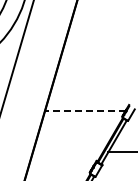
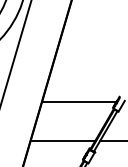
line: (85, 110) -> (79, 101), dashed -> solid
line: (68, 152) -> (63, 140), added

